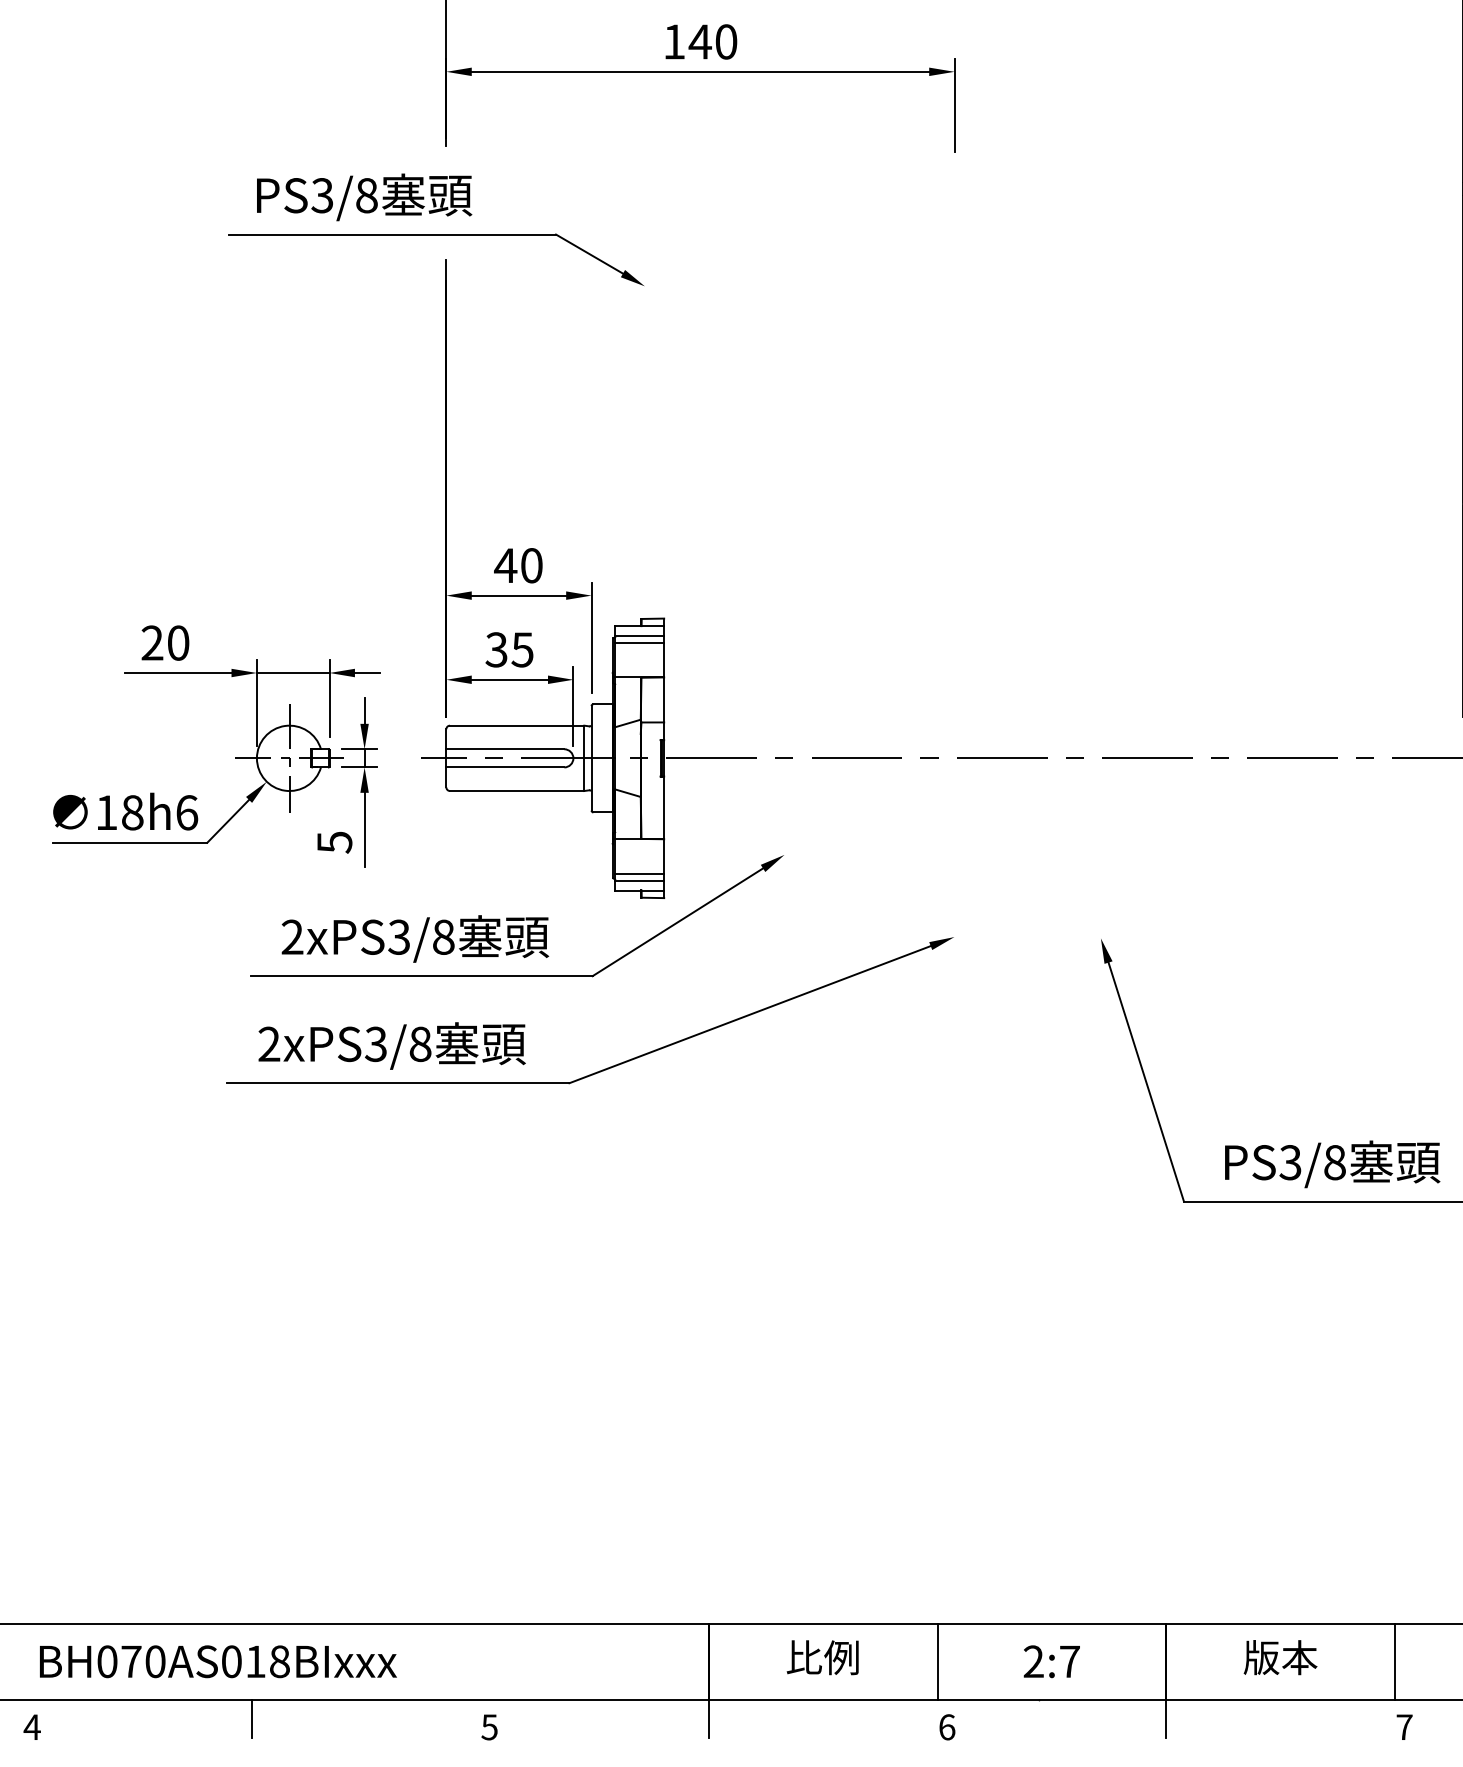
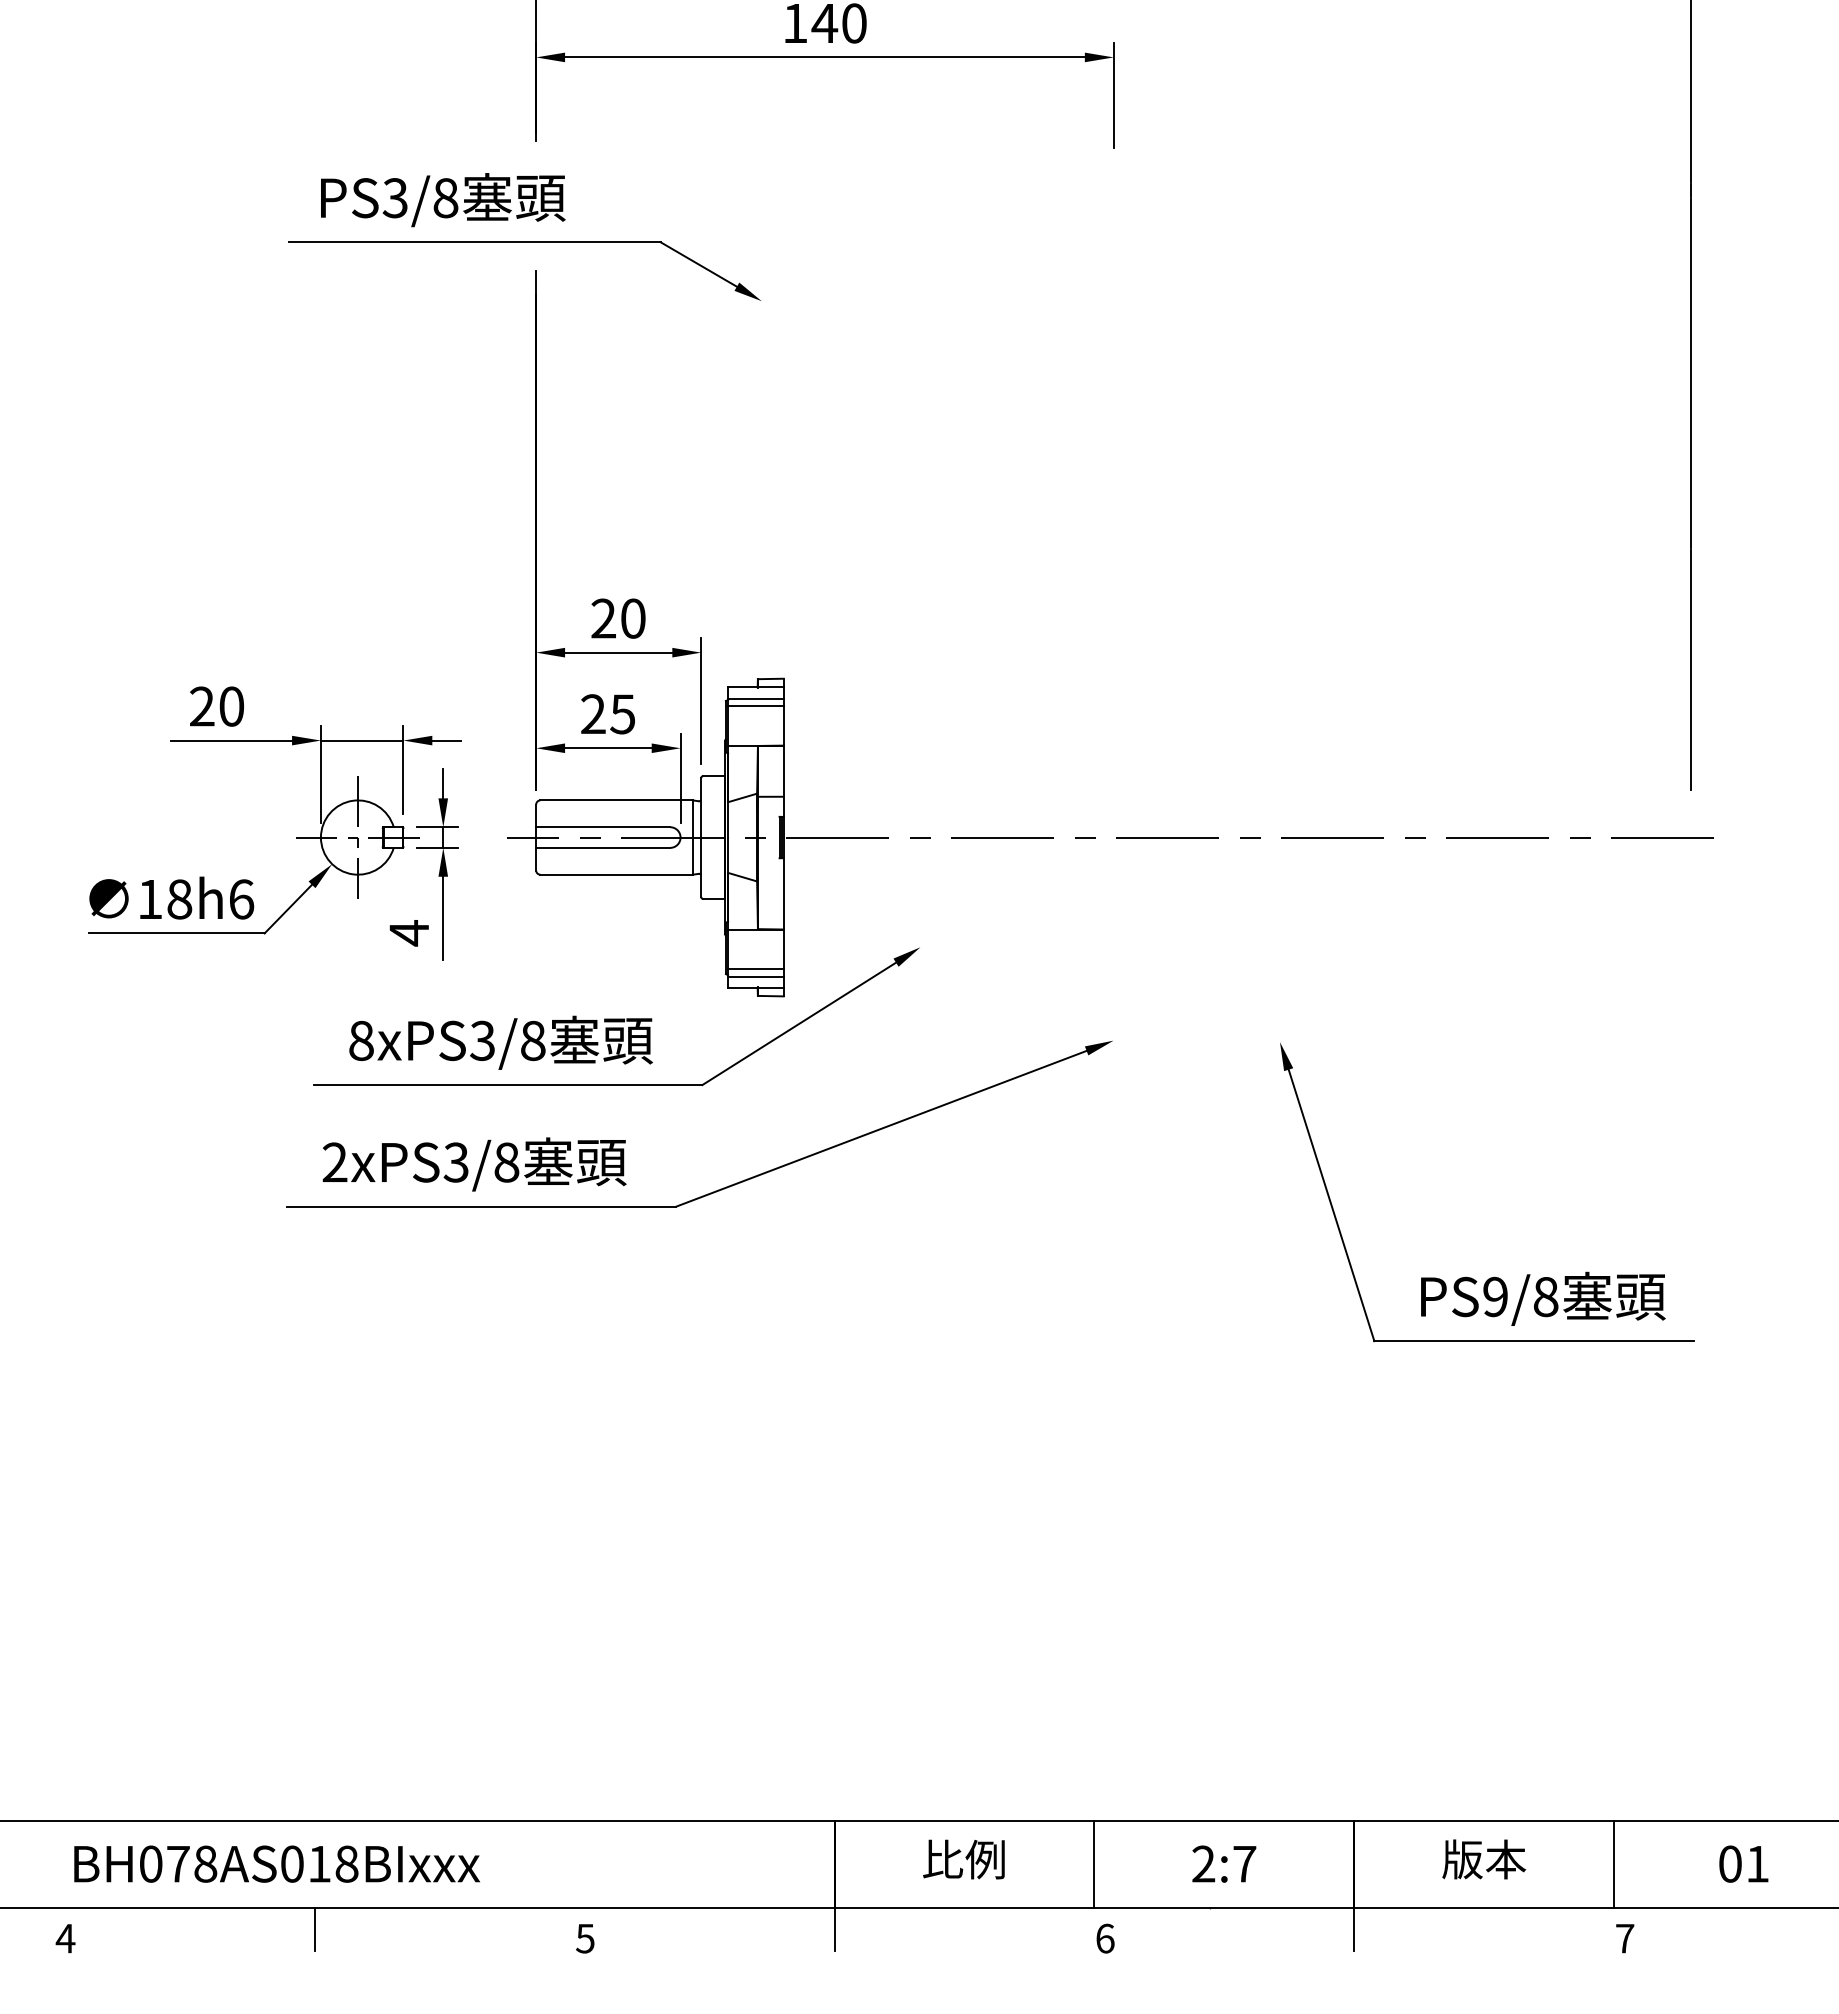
text: (505, 565) -> (603, 618), 40 -> 20
text: (495, 650) -> (592, 714), 35 -> 25
text: (334, 842) -> (409, 933), 5 -> 4
text: (292, 936) -> (361, 1040), 2xPS3/8 -> 8xPS3/8
text: (1289, 1163) -> (1494, 1297), PS3/8 -> PS9/8
text: (155, 1661) -> (205, 1863), BH070AS018BIxxx -> BH078AS018BIxxx

